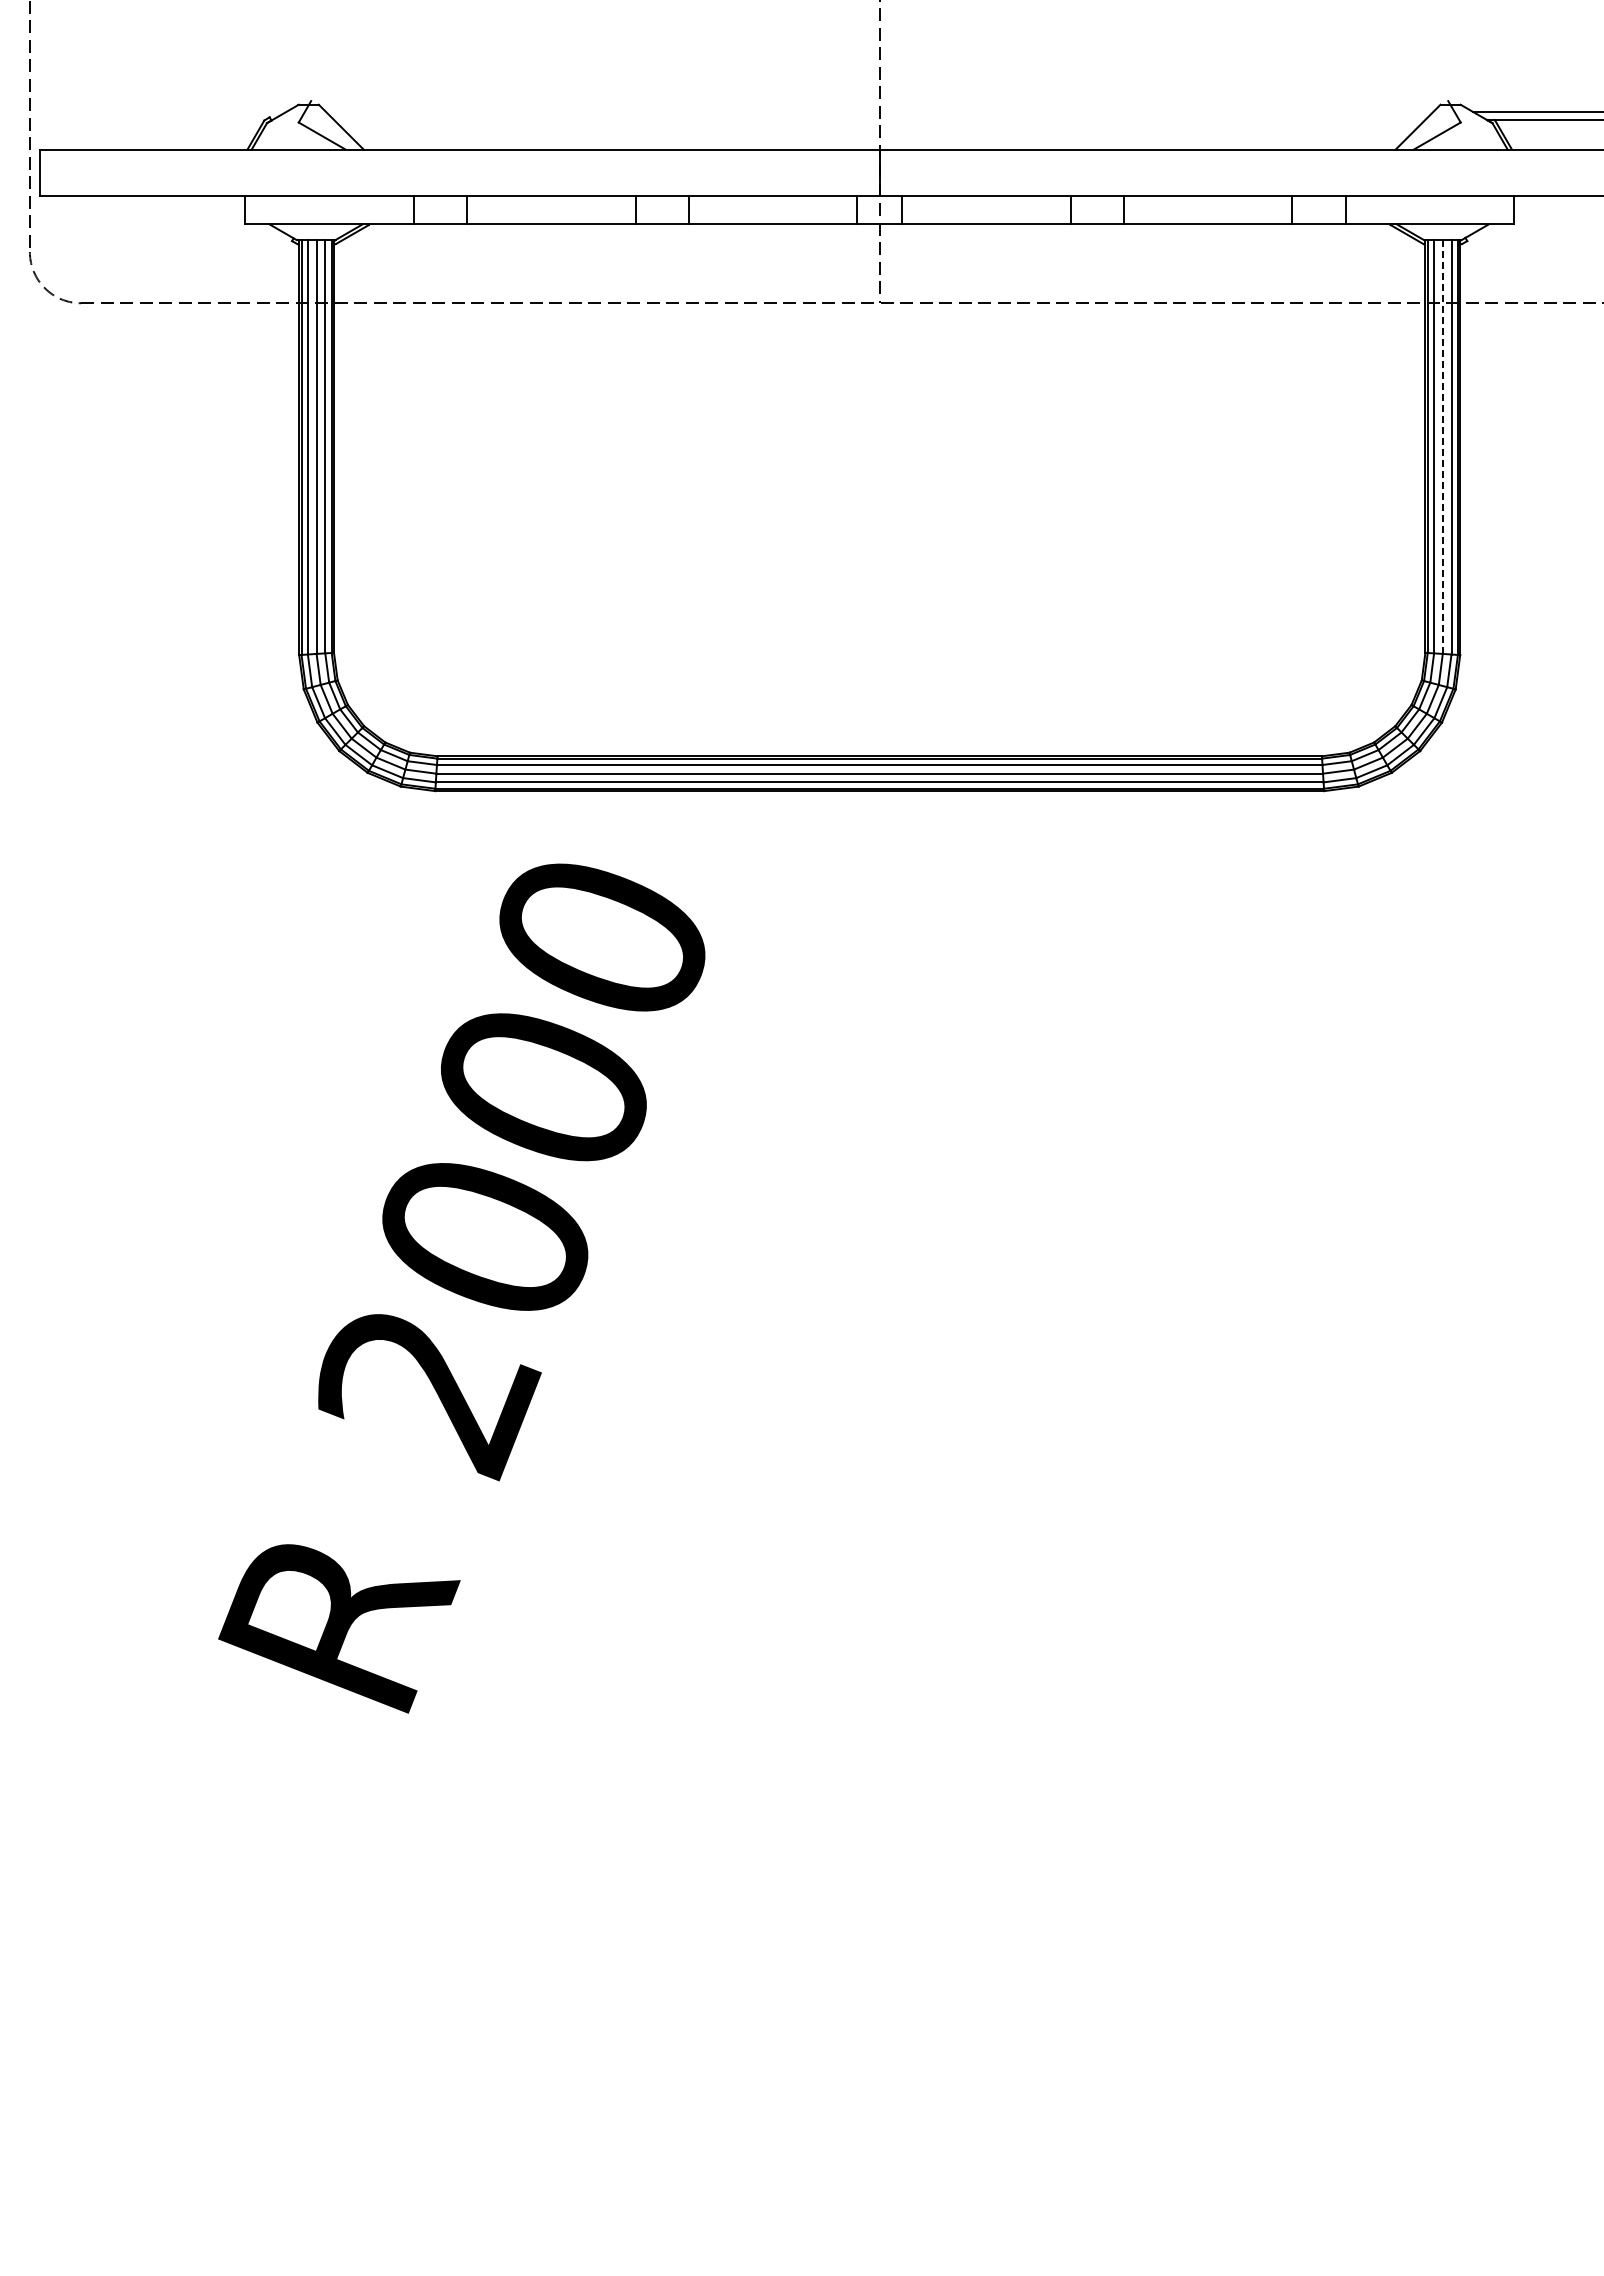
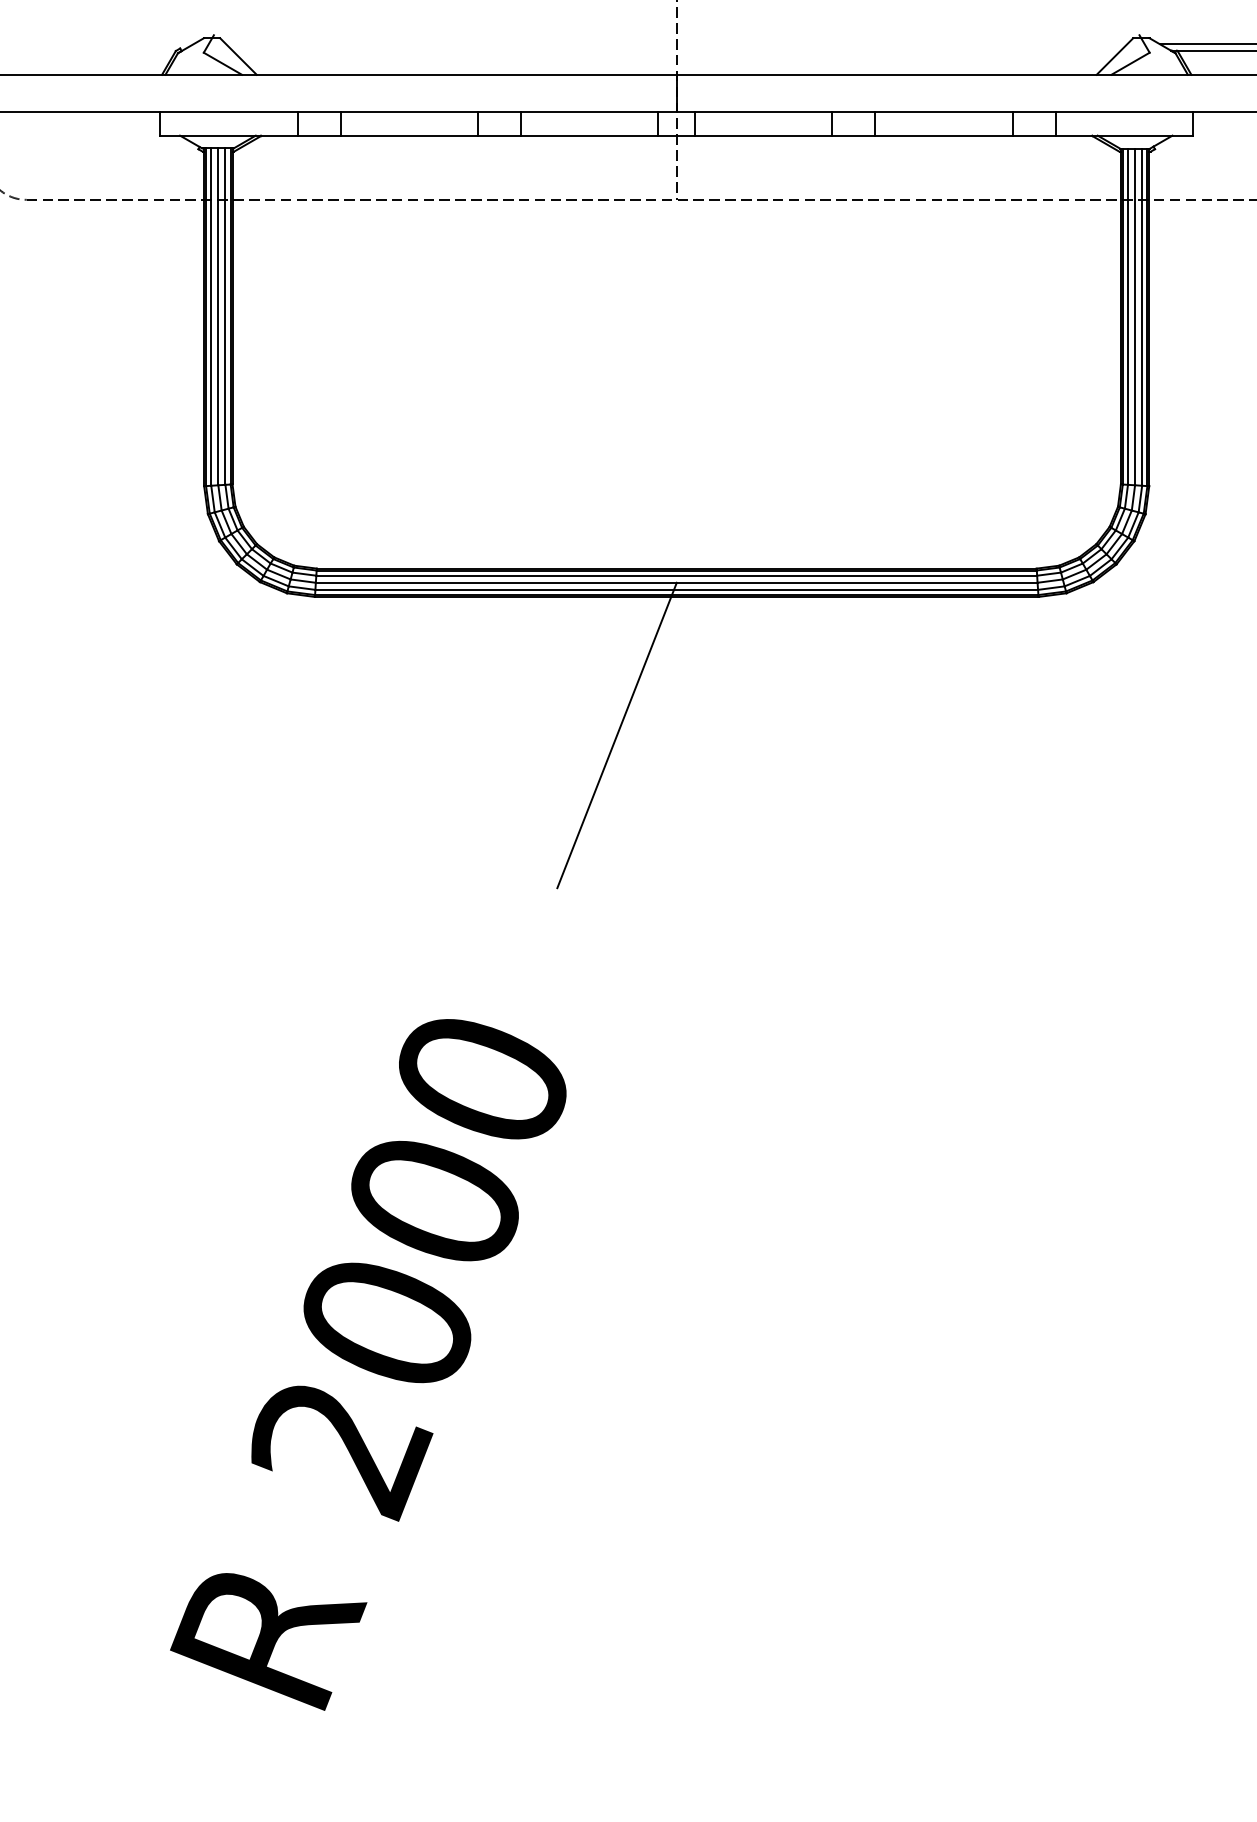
line: (1442, 447) -> (1134, 317), dashed -> solid
line: (806, 960) -> (617, 734), added
text: (461, 1288) -> (368, 1364), moved

